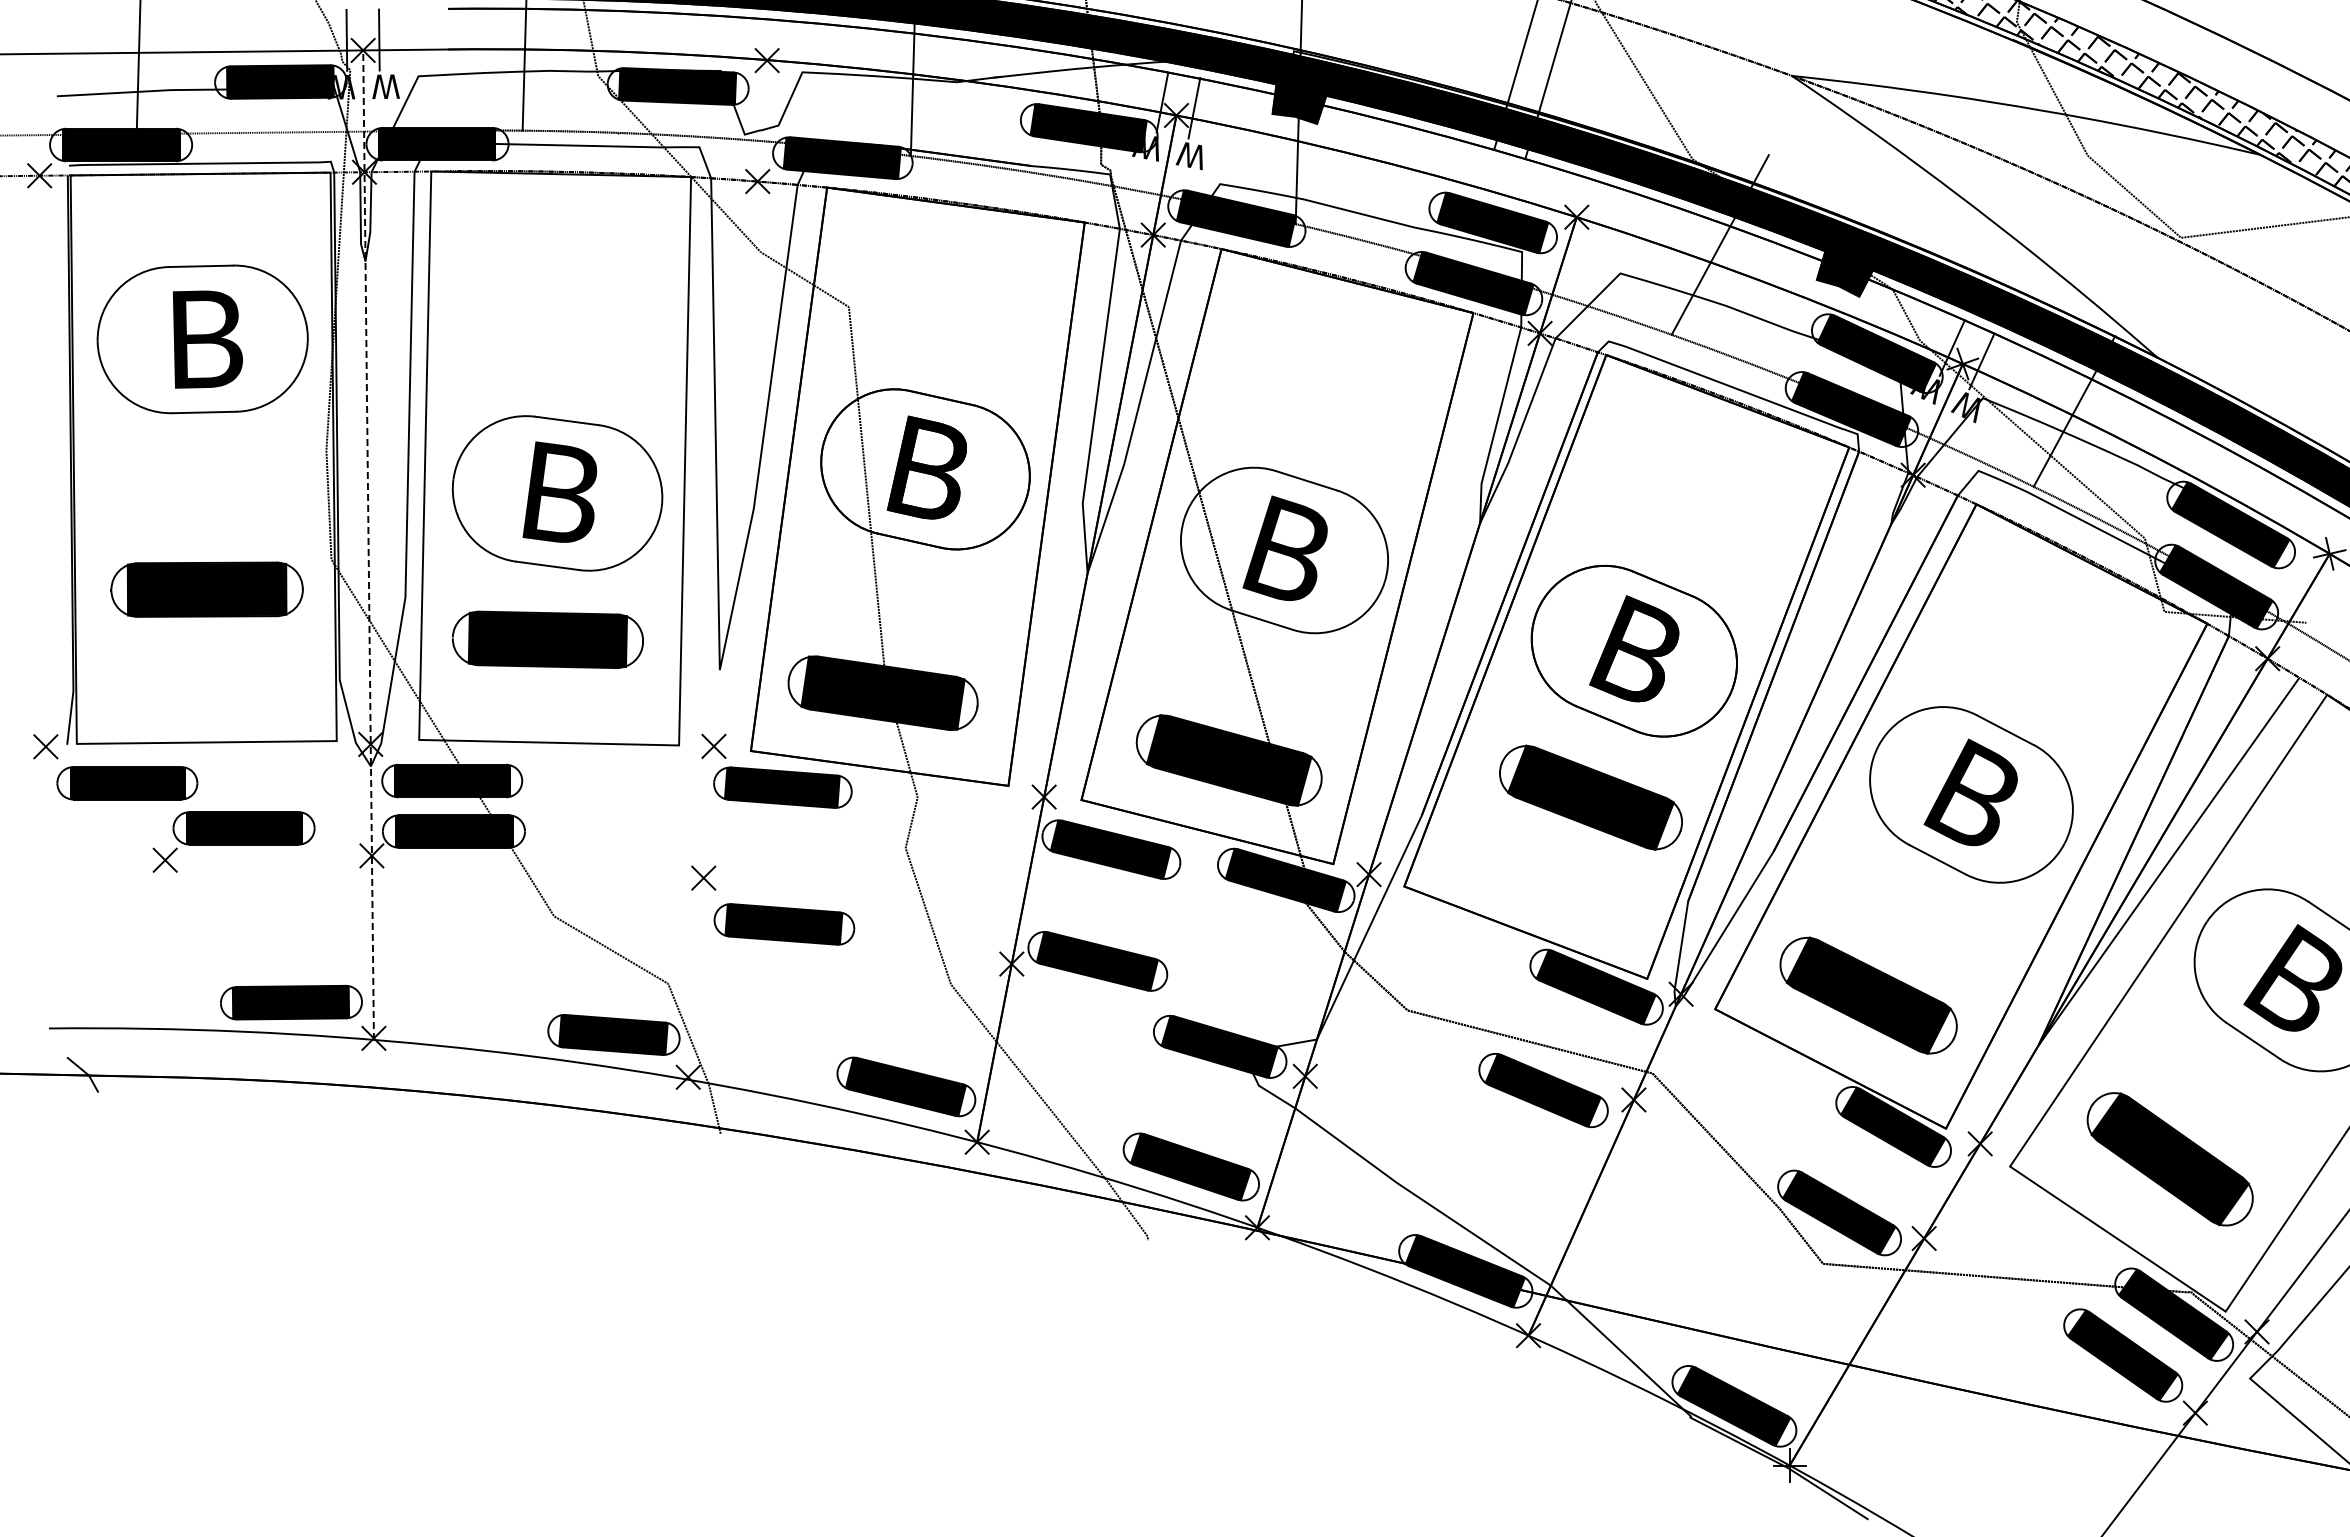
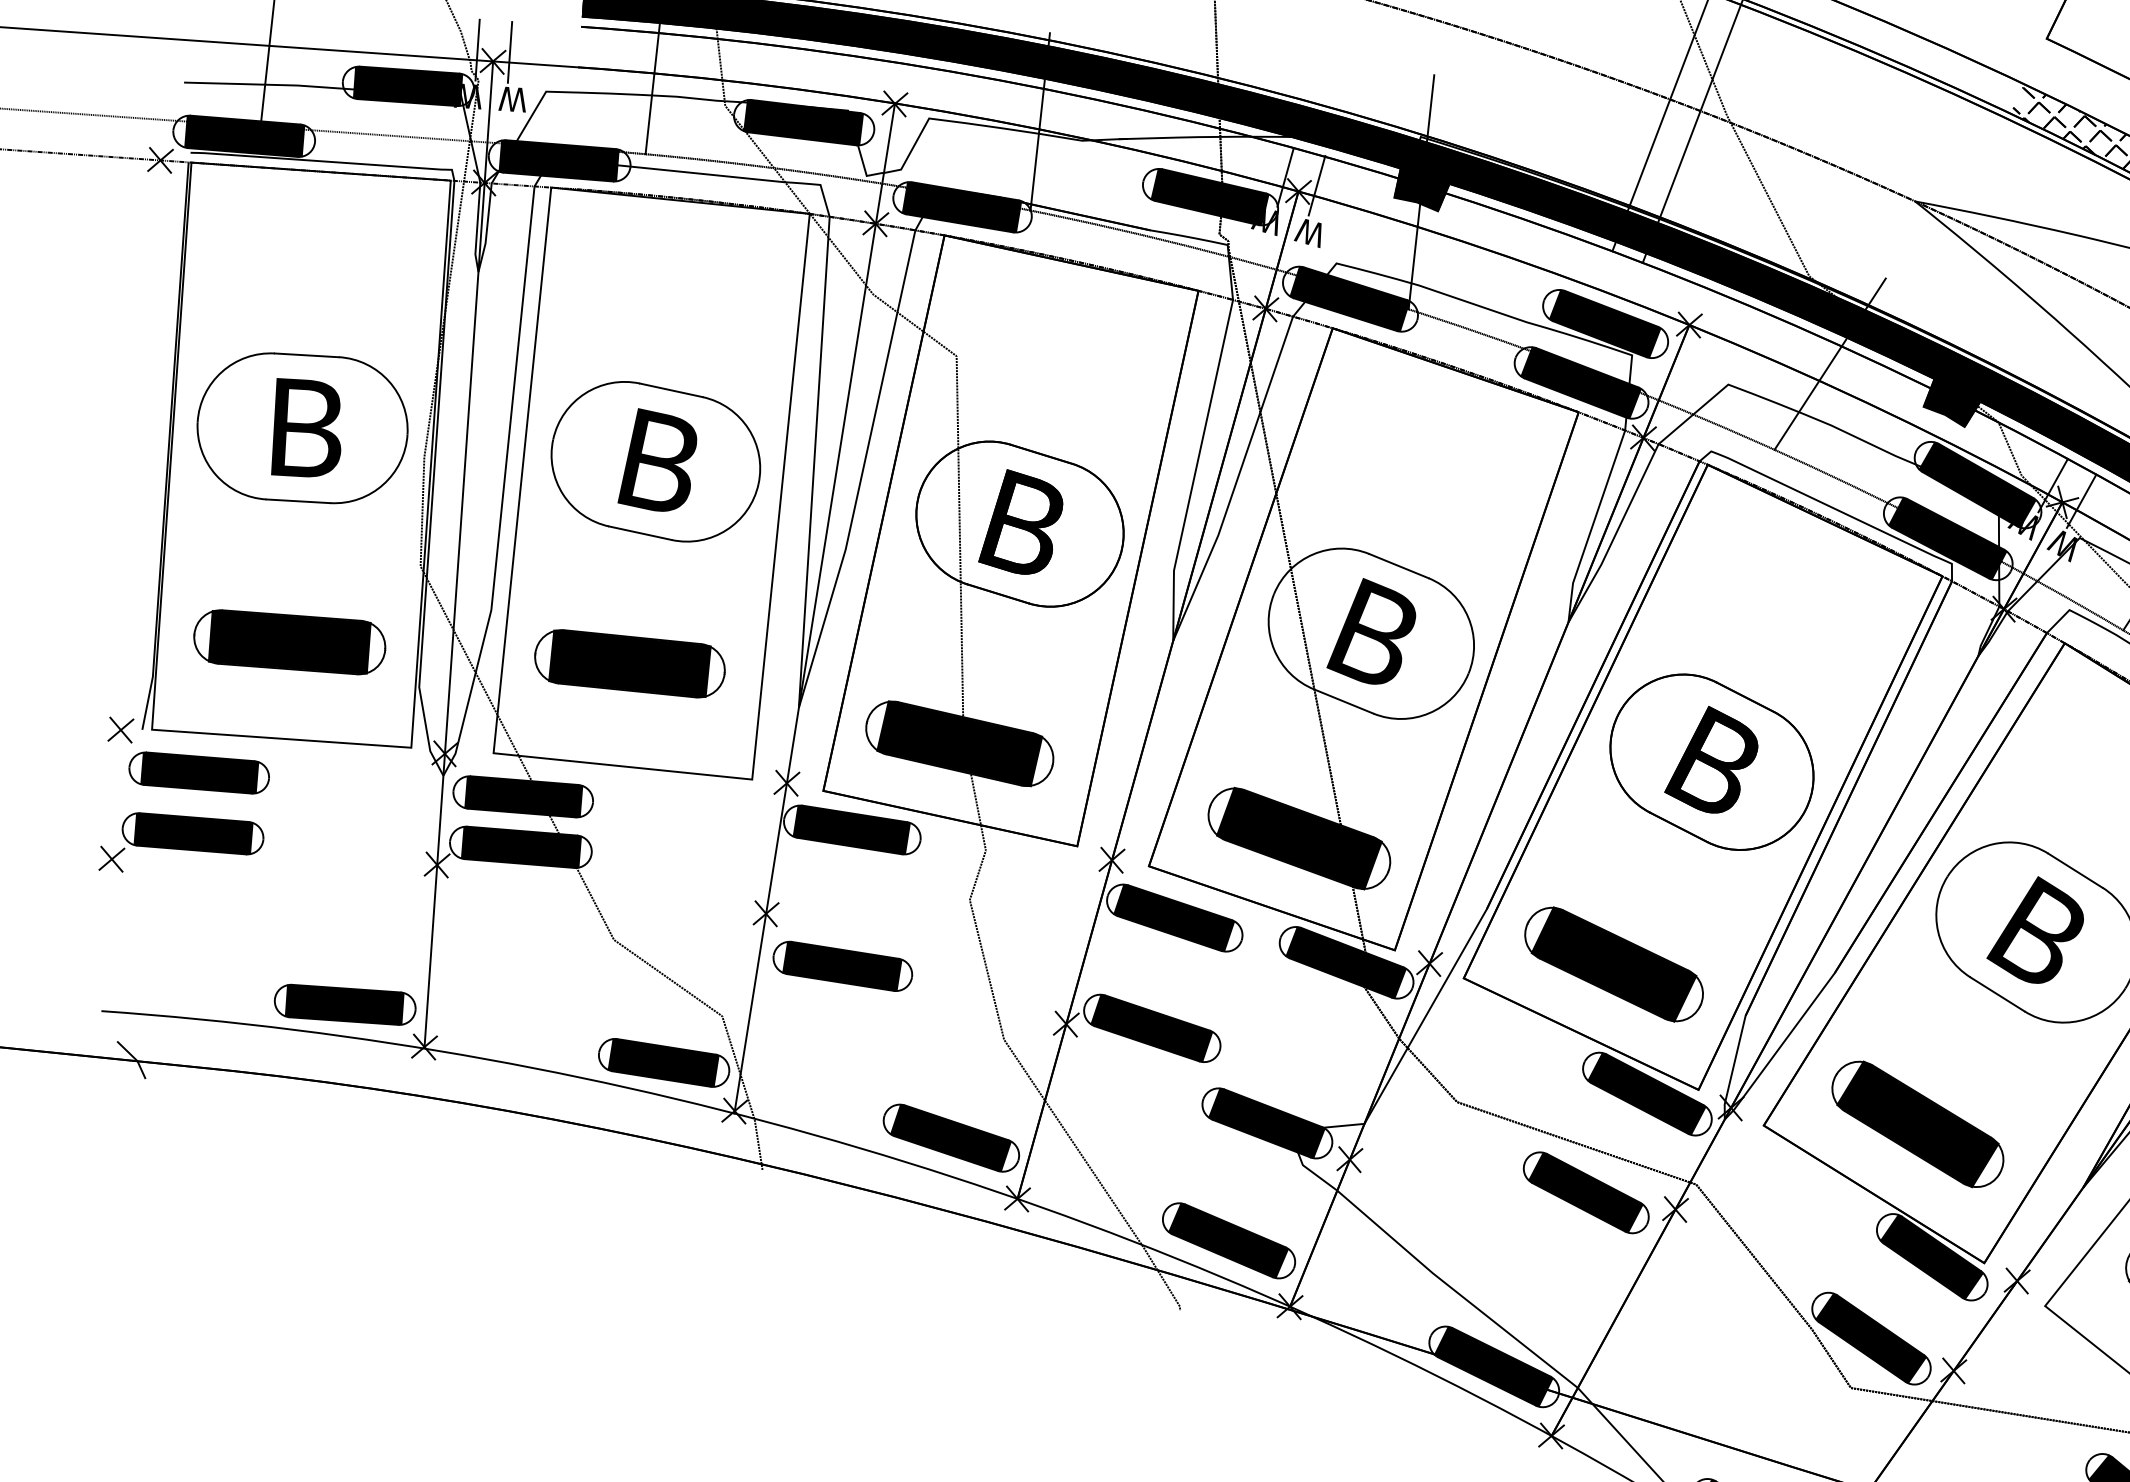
part: (202, 339) -> (302, 428), moved
part: (557, 493) -> (655, 461), moved
line: (368, 545) -> (458, 555), dashed -> solid
line: (727, 569) -> (814, 608), added
part: (206, 589) -> (289, 642), moved
part: (1590, 797) -> (1613, 964), moved
part: (233, 841) -> (181, 846), moved

